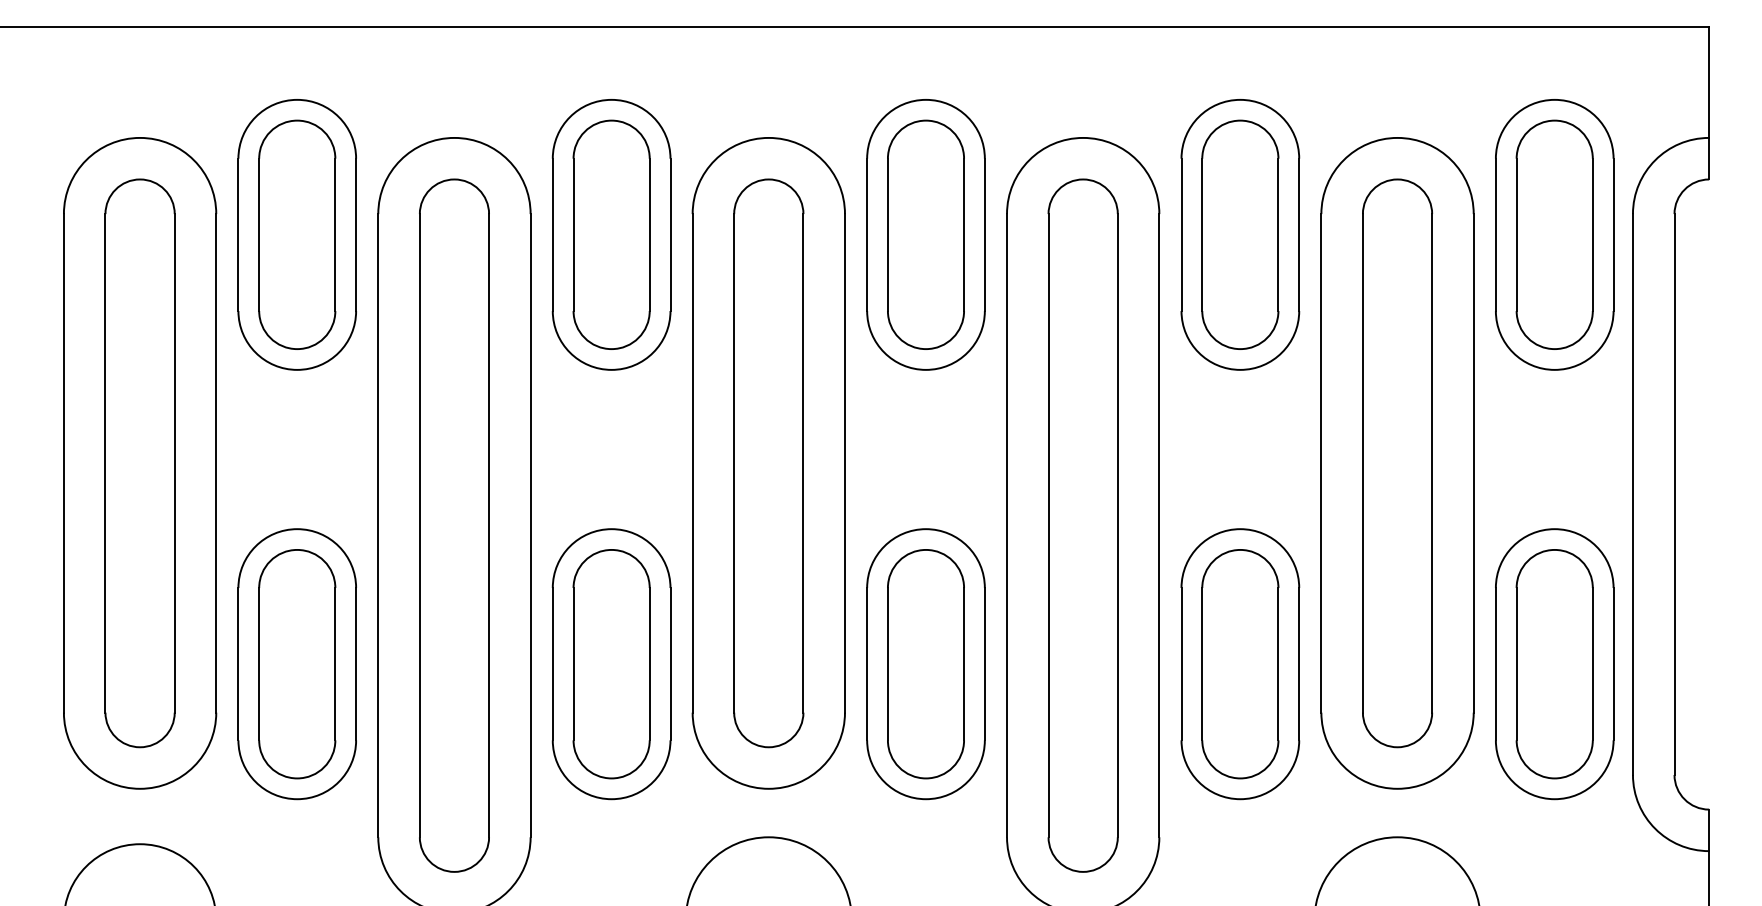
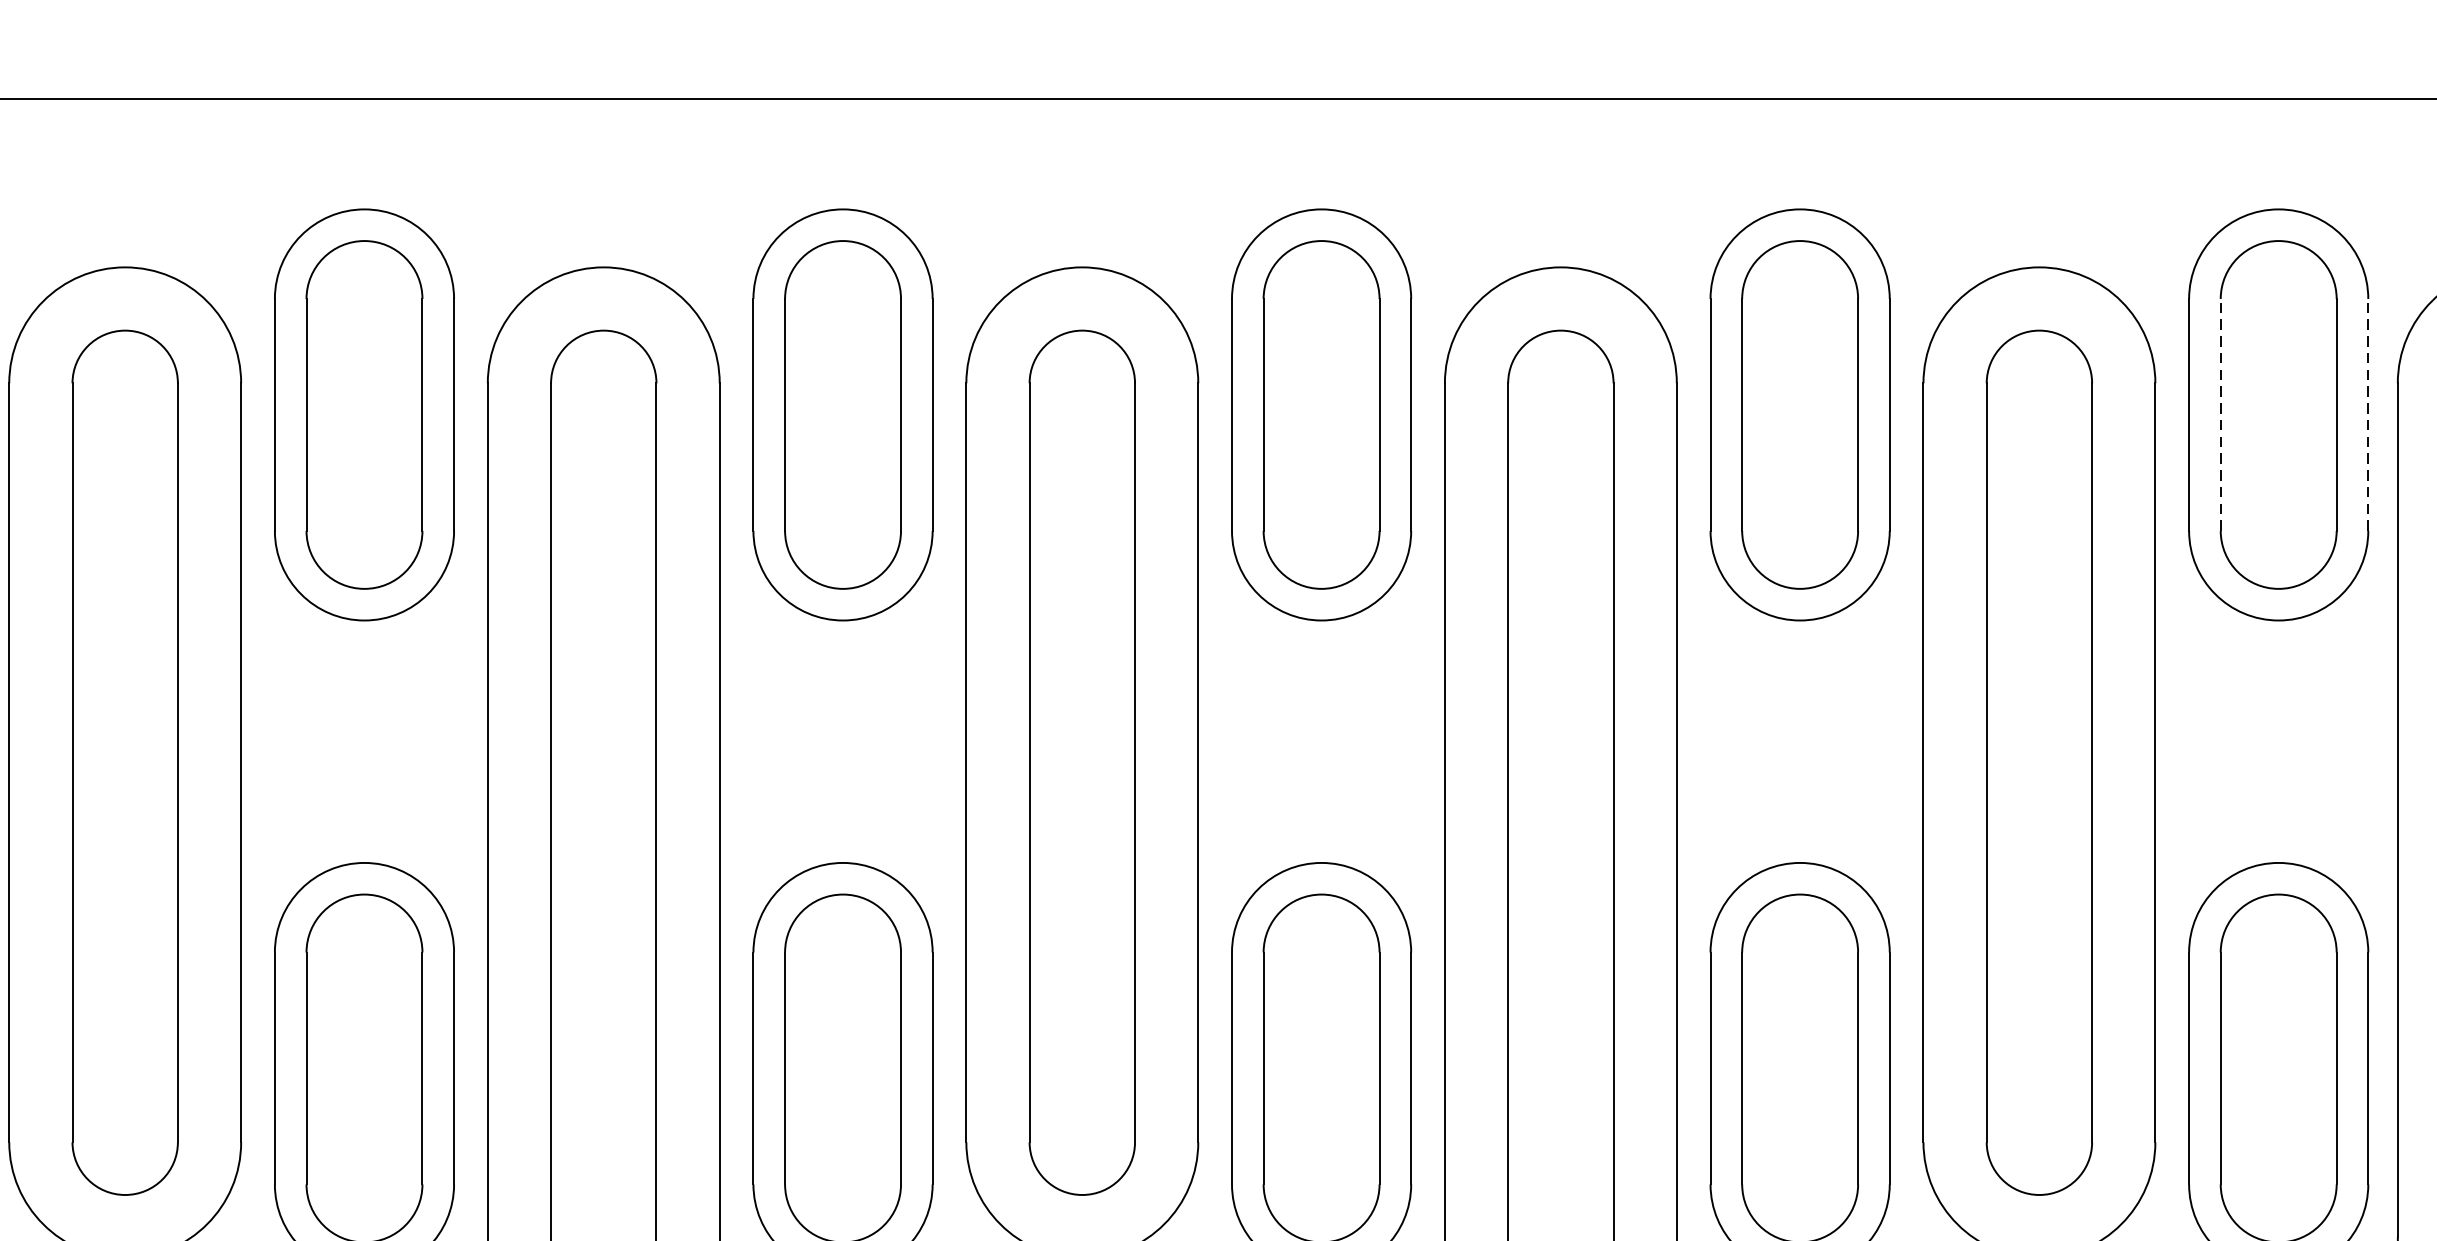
line: (1516, 234) -> (2220, 414), solid -> dashed
line: (1613, 234) -> (2368, 414), solid -> dashed

